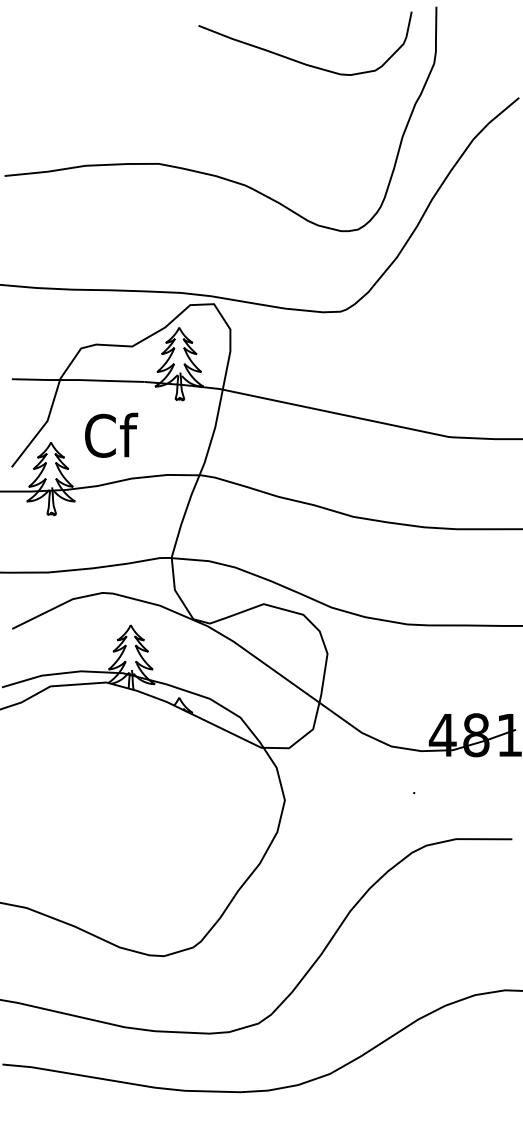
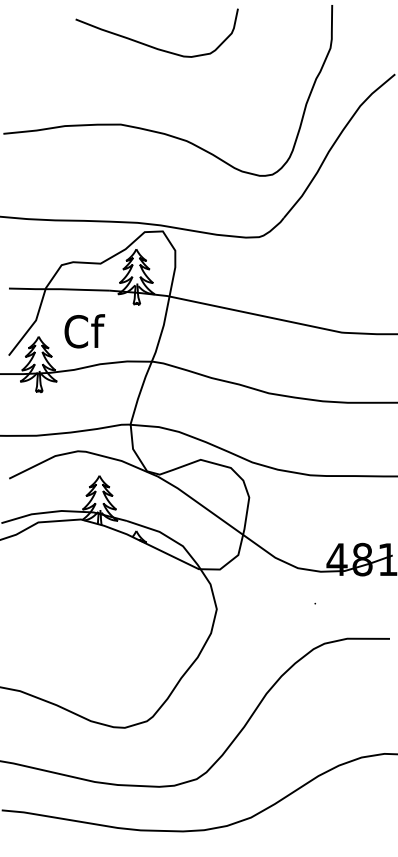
curve: (300, 61) -> (153, 46), moved

